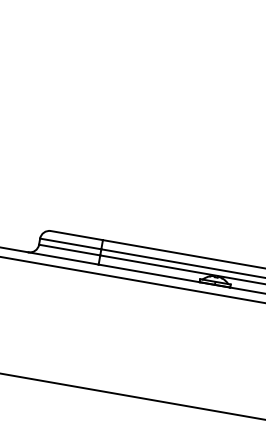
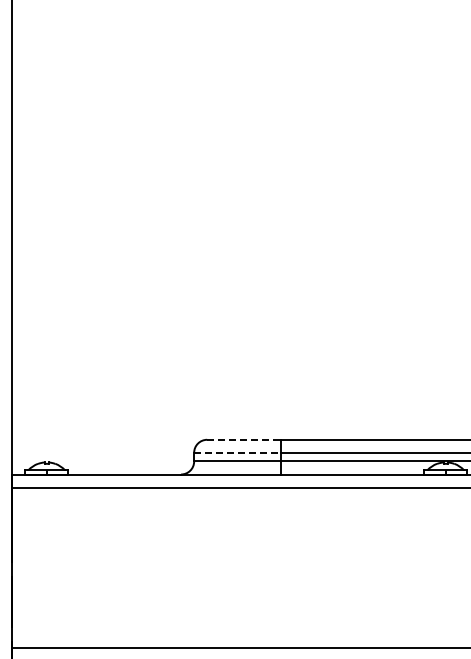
line: (77, 235) -> (244, 439), solid -> dashed
line: (71, 243) -> (238, 452), solid -> dashed

